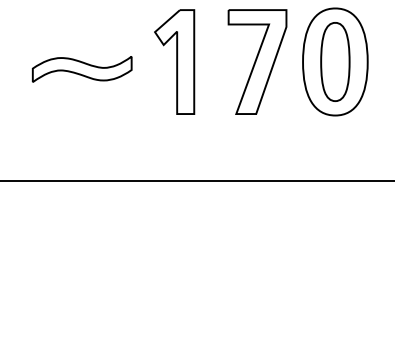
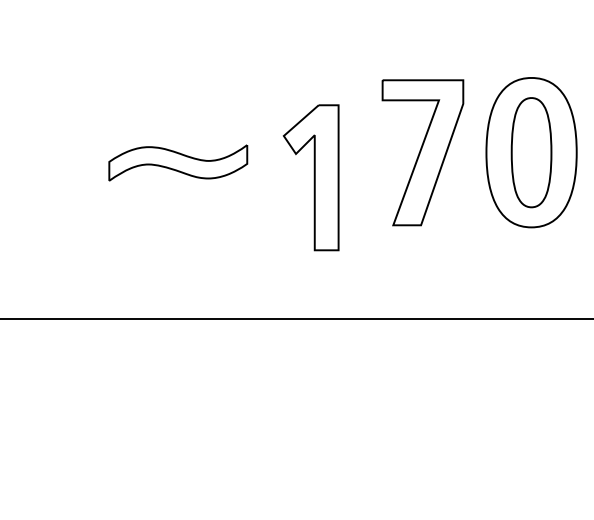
part: (174, 61) -> (310, 177), moved

